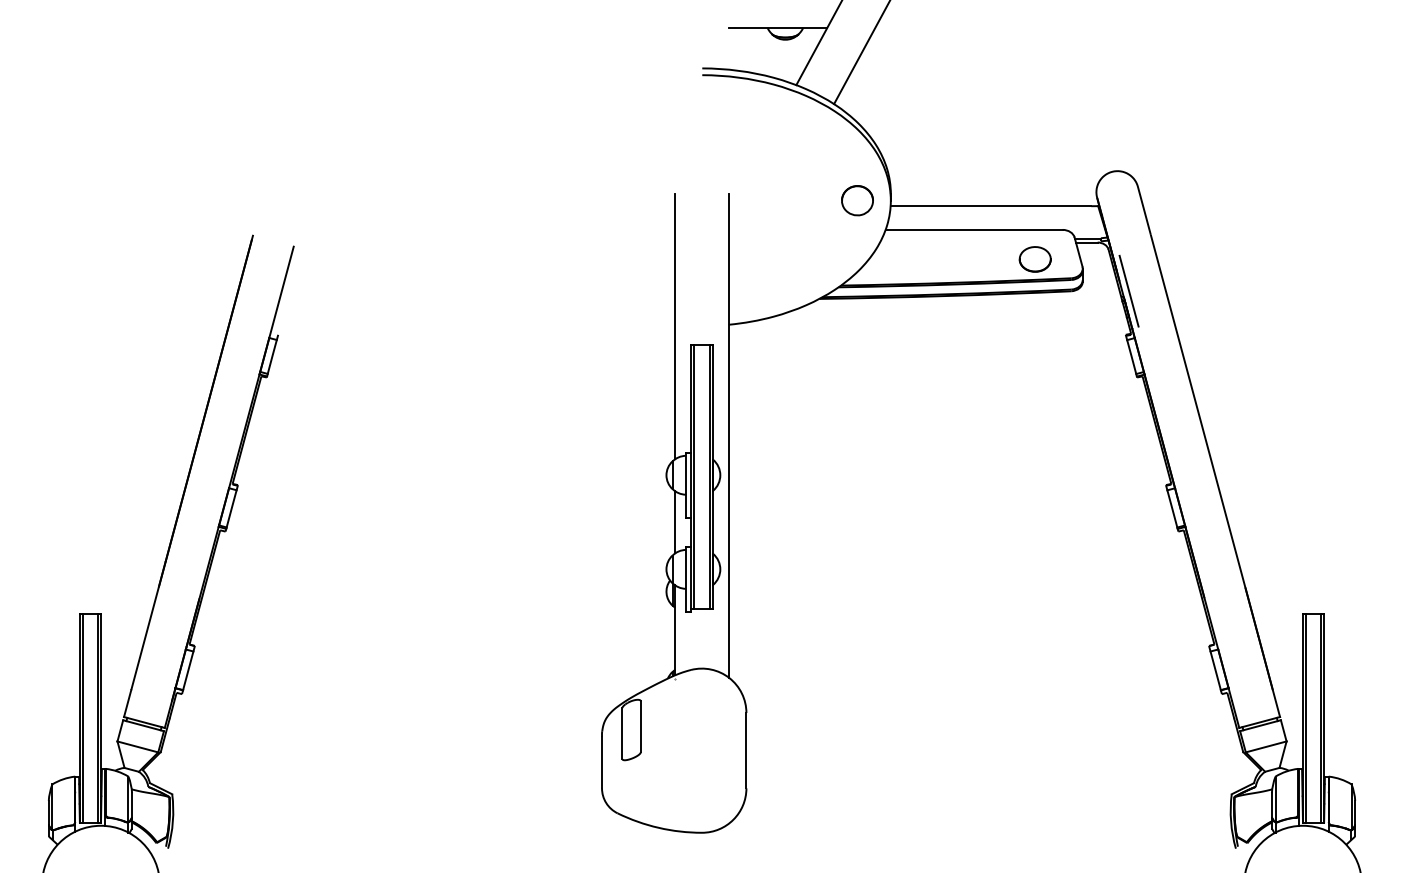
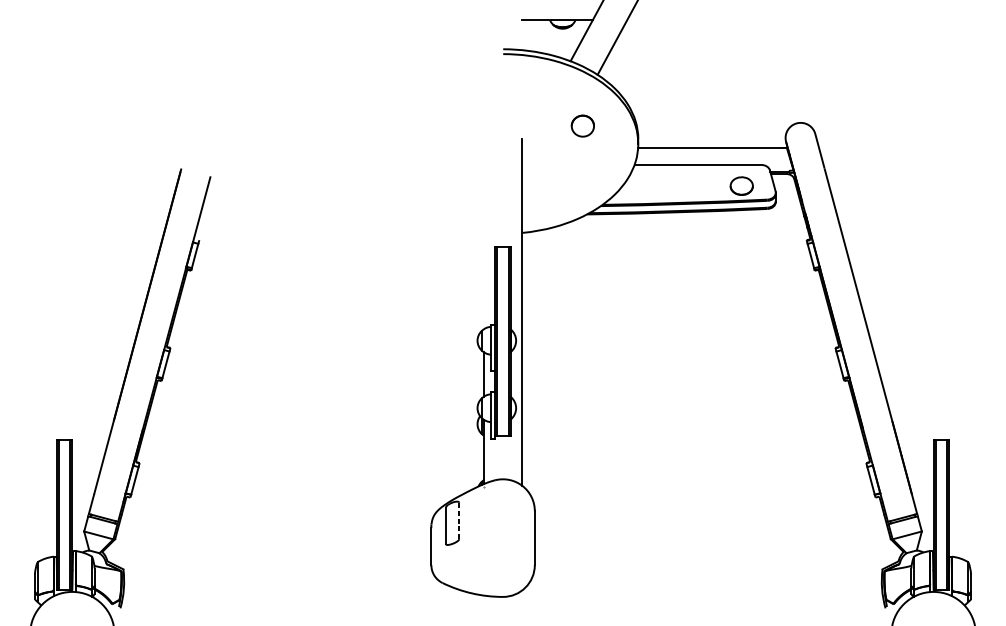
part: (857, 200) -> (582, 125), moved
line: (1128, 290) -> (808, 208), removed
line: (675, 326) -> (484, 234), removed
line: (640, 727) -> (458, 521), solid -> dashed

